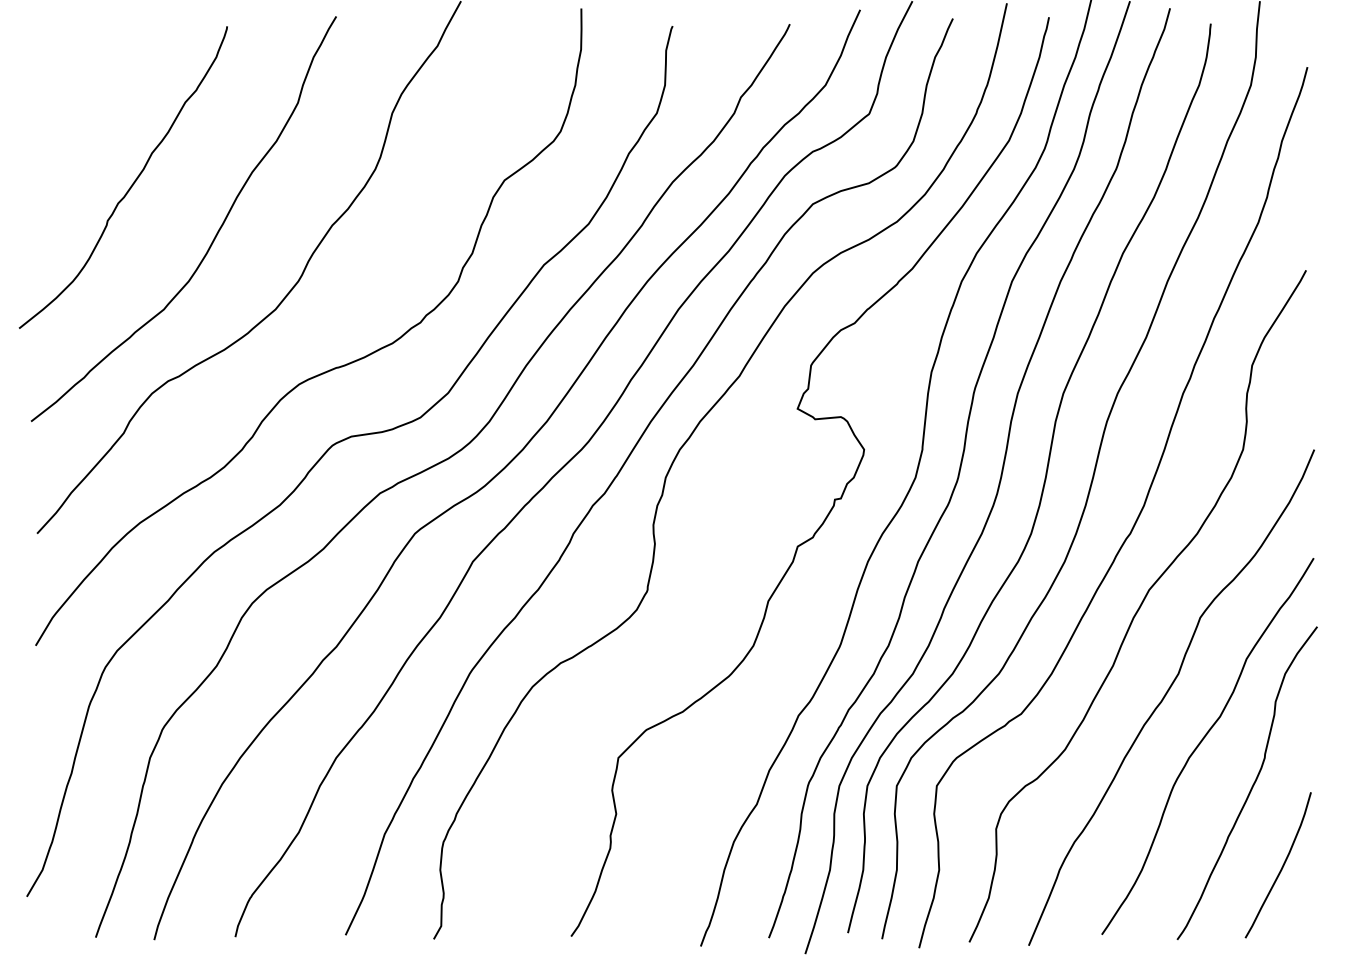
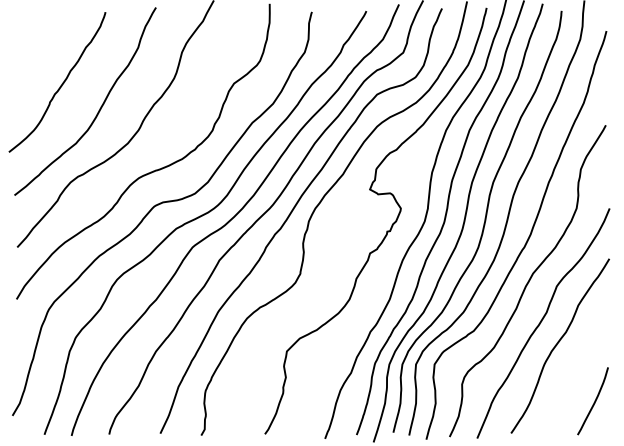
curve: (1251, 783) -> (580, 363), removed

